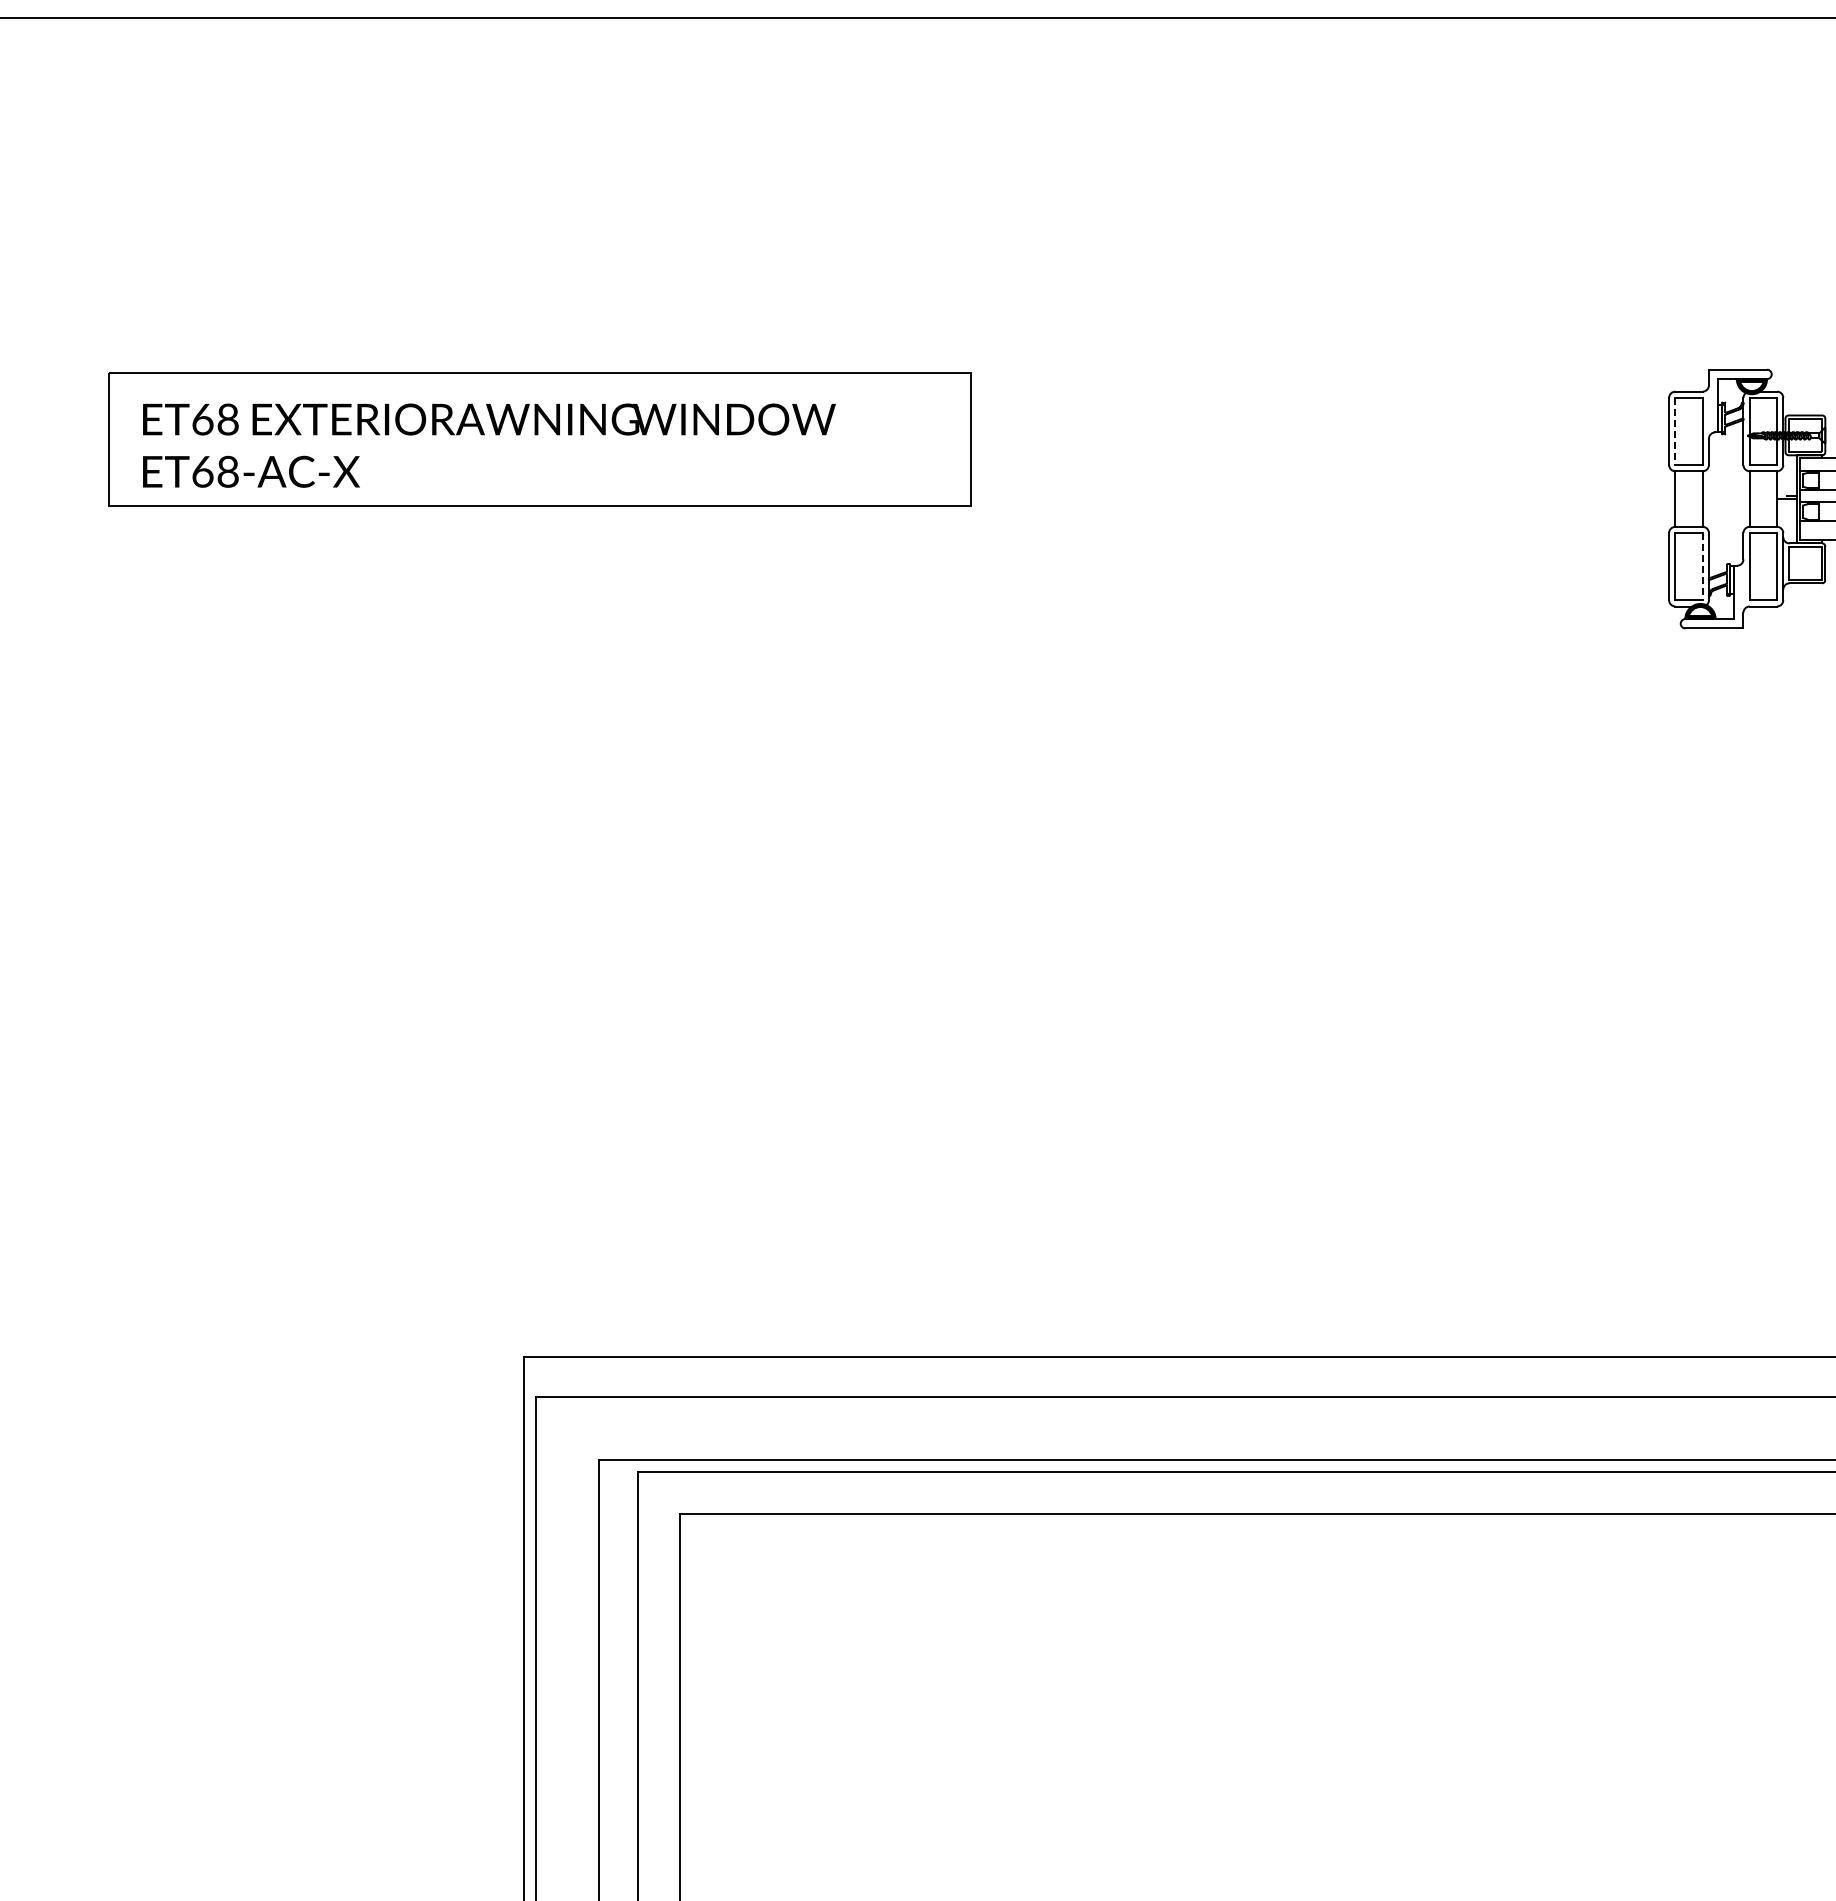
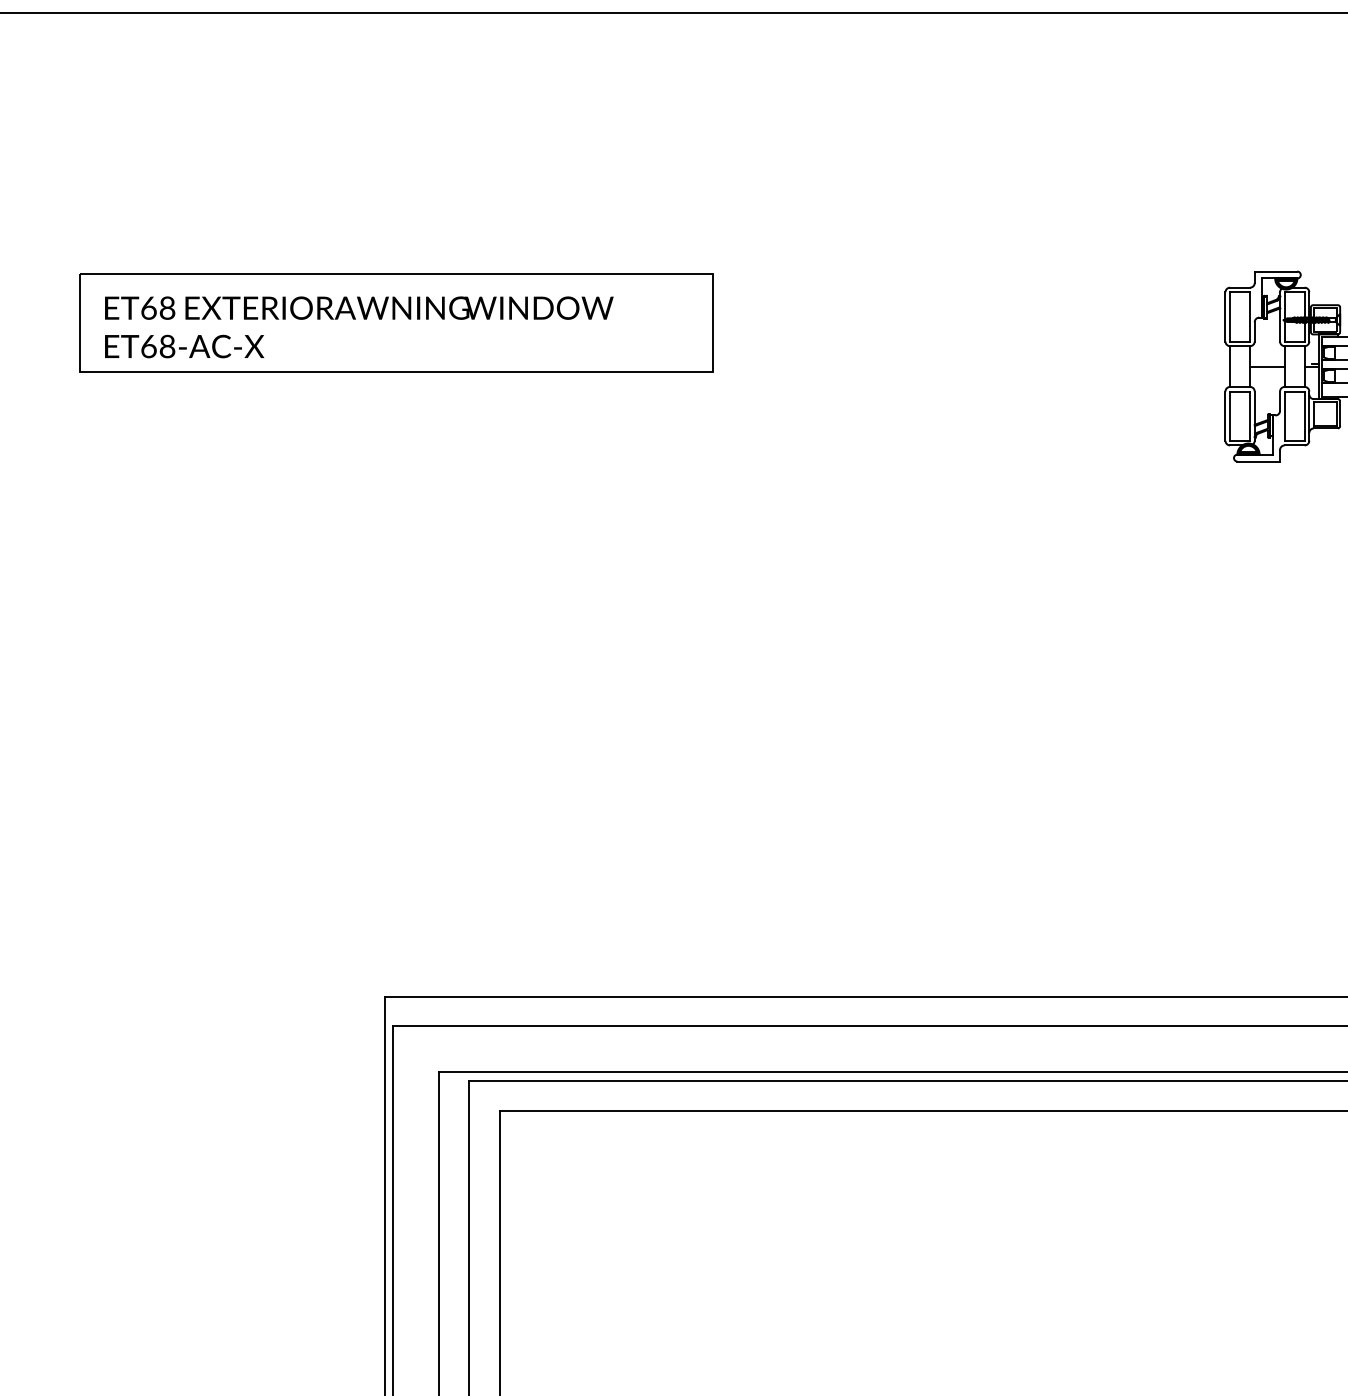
line: (1675, 431) -> (1230, 316), dashed -> solid
line: (1725, 499) -> (1266, 366), added
line: (1702, 566) -> (1249, 416), dashed -> solid

